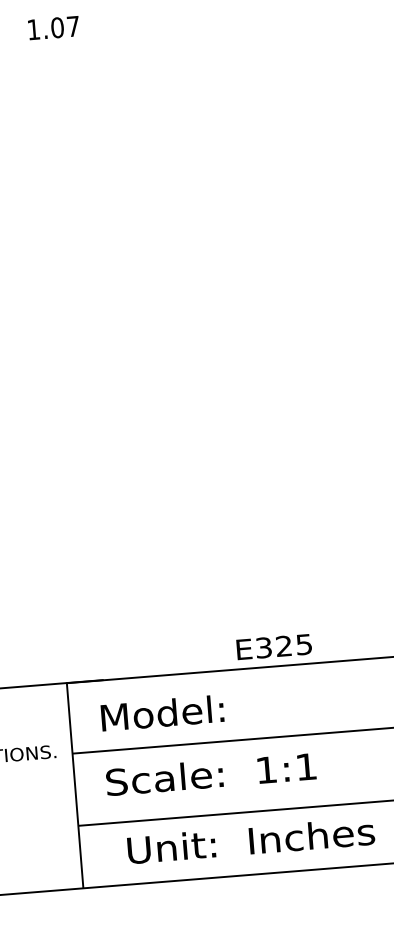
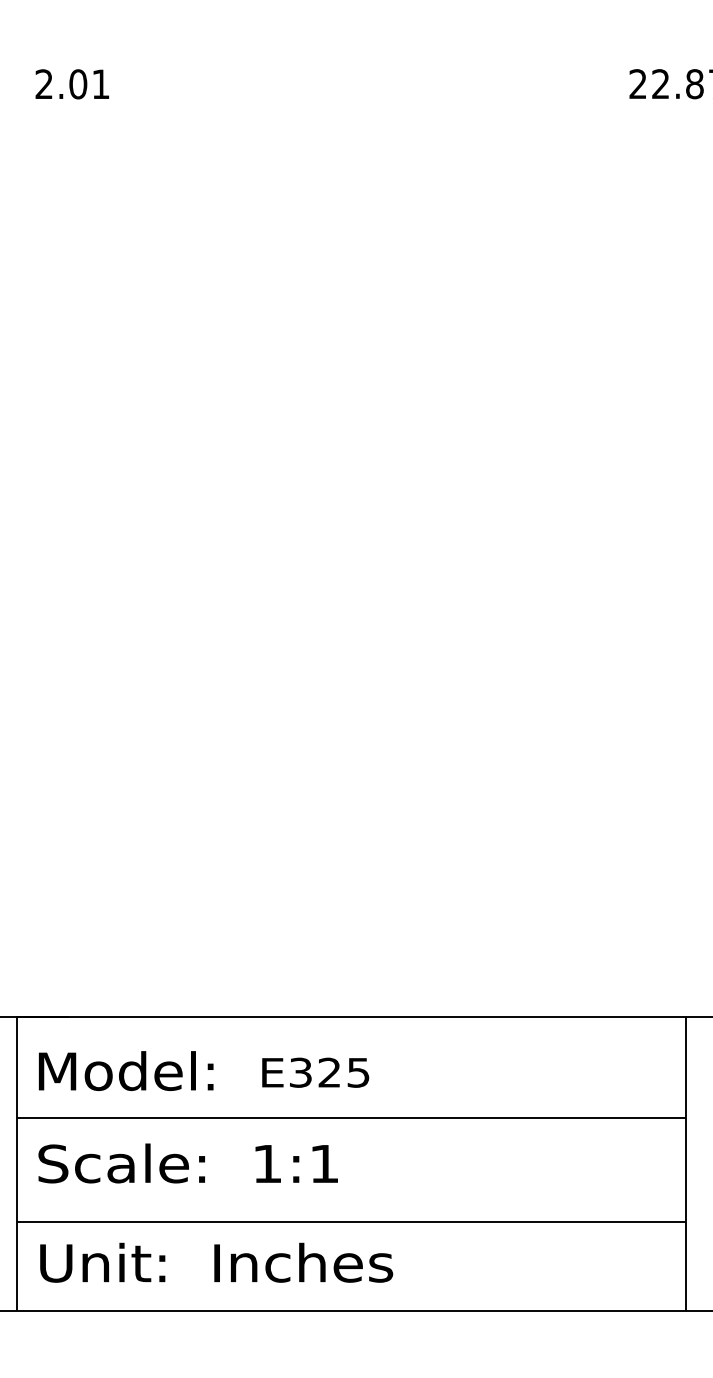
text: (53, 27) -> (72, 83), 1.07 -> 2.01
text: (274, 646) -> (315, 1072), moved
text: (162, 712) -> (126, 1070), moved
text: (210, 774) -> (187, 1163), moved
text: (251, 840) -> (216, 1262), moved

